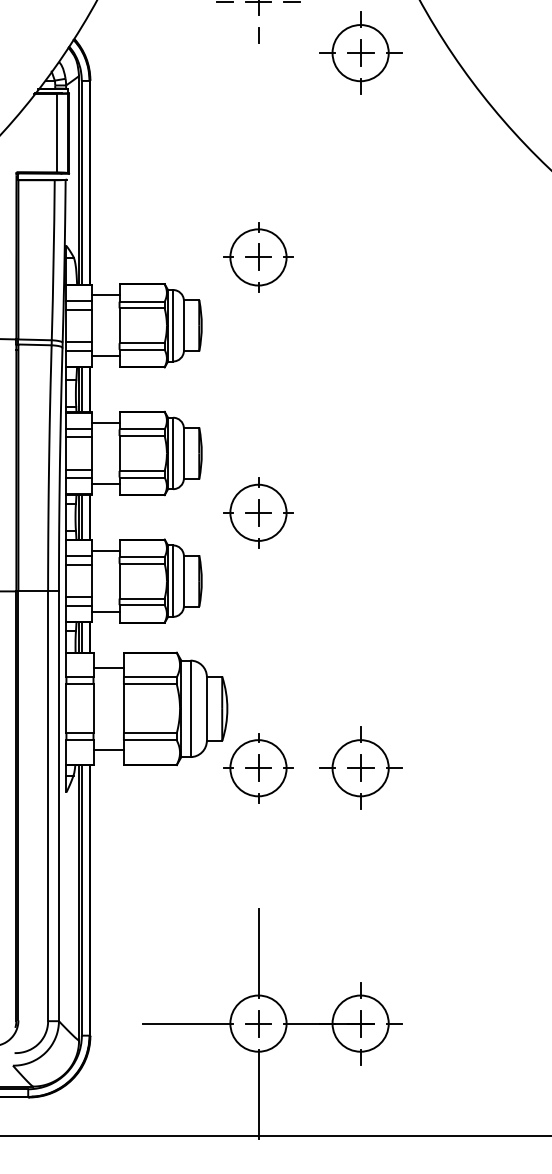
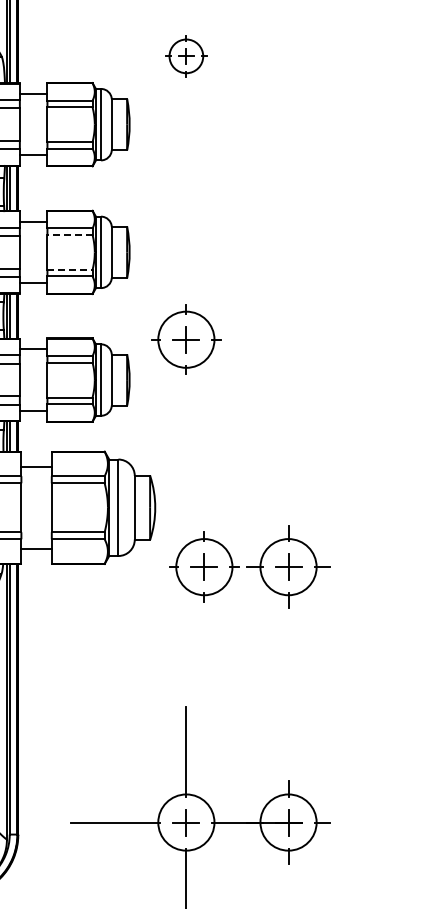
part: (258, 257) -> (186, 56), size x0.6
line: (142, 436) -> (70, 235), solid -> dashed
line: (142, 470) -> (70, 269), solid -> dashed
part: (258, 512) -> (186, 339), moved
part: (258, 768) -> (204, 567), moved

